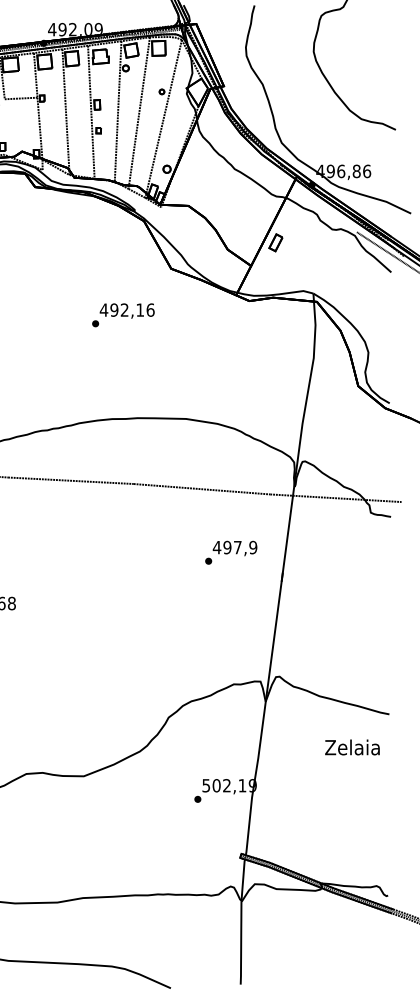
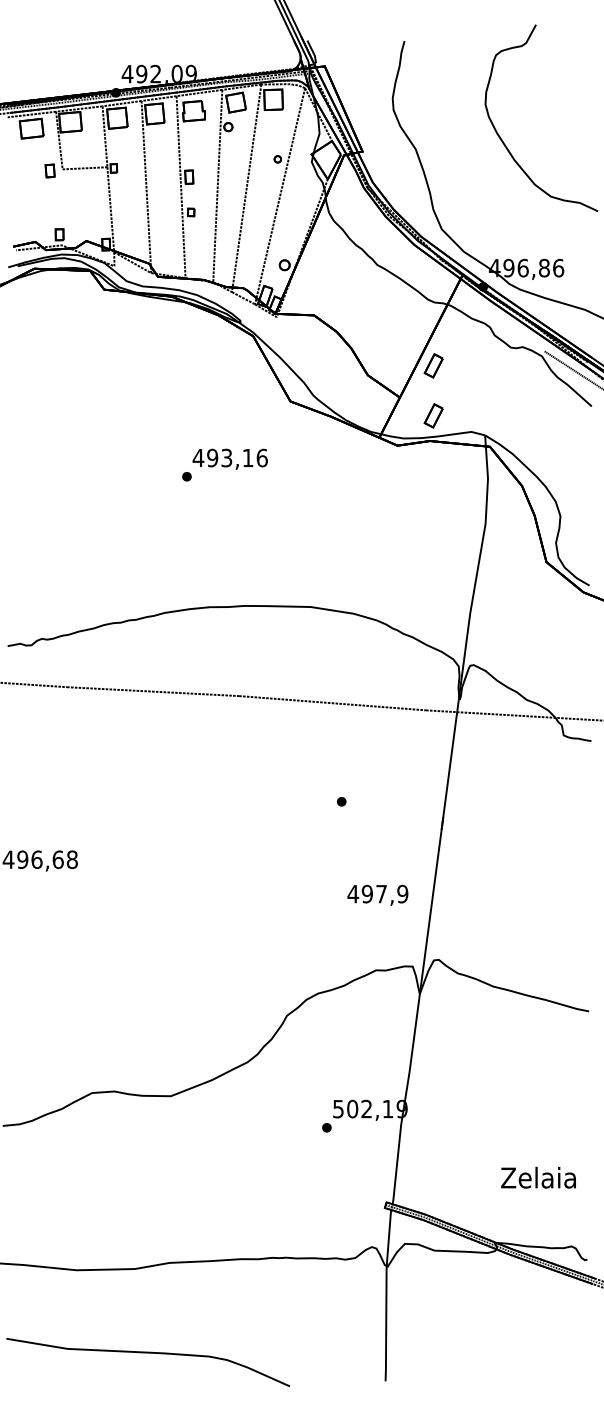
part: (275, 279) -> (433, 415), added
text: (124, 310) -> (226, 458), 492,16 -> 493,16
text: (234, 547) -> (377, 894), moved
text: (352, 747) -> (538, 1177), moved

